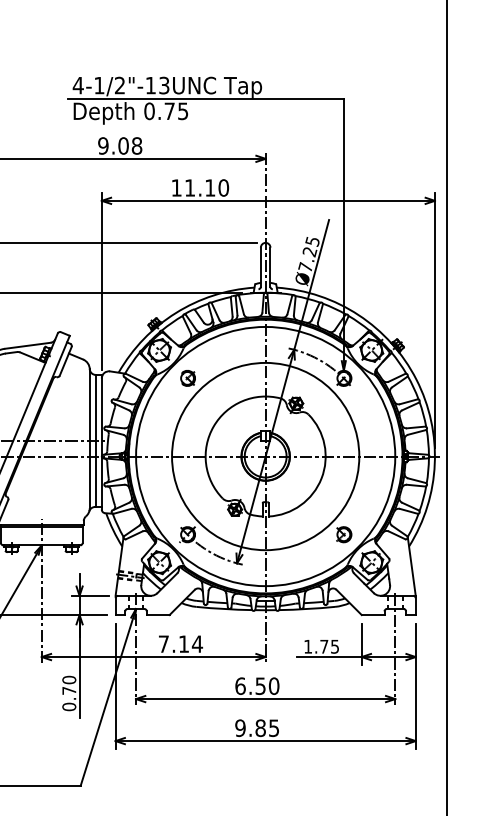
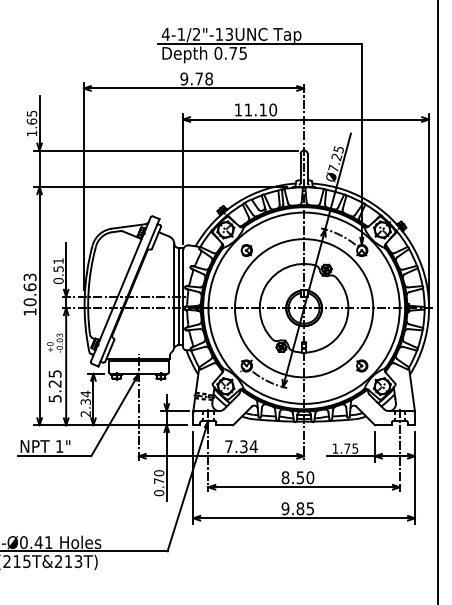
text: (123, 145) -> (199, 78), 9.08 -> 9.78
text: (183, 643) -> (243, 446), 7.14 -> 7.34
text: (240, 685) -> (285, 477), 6.50 -> 8.50

